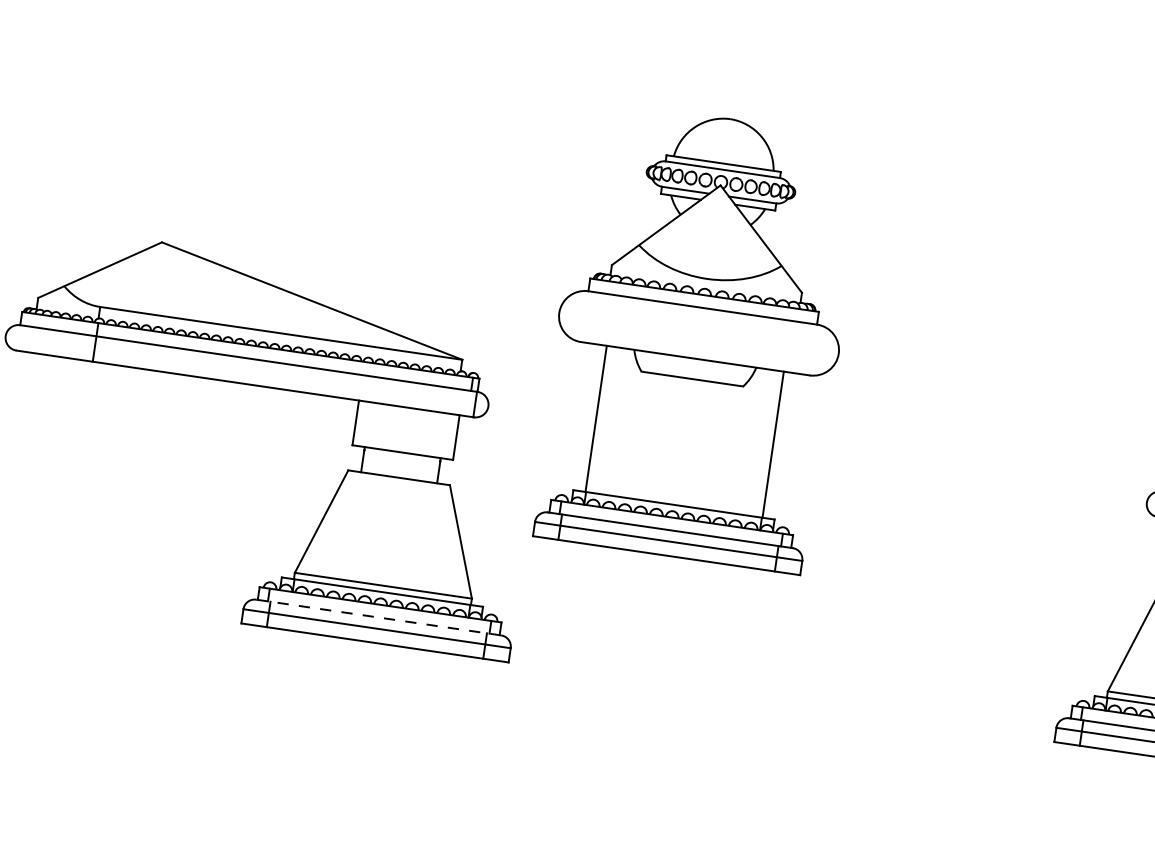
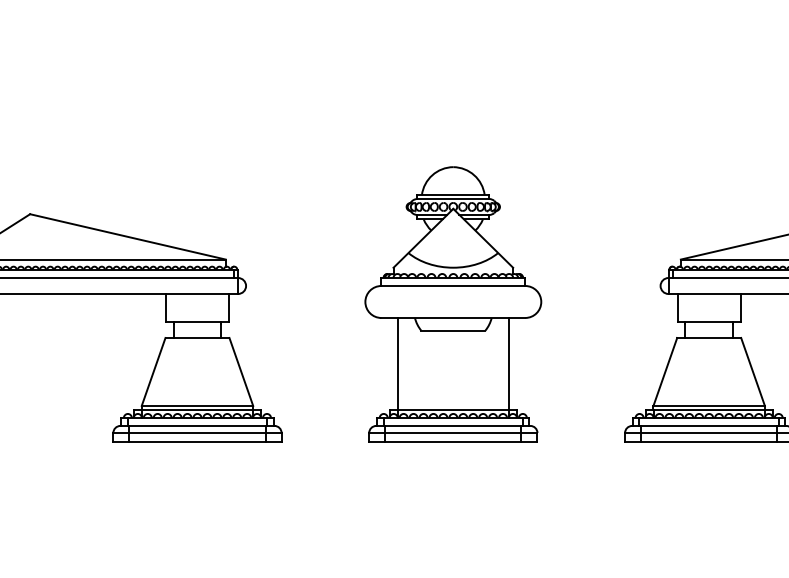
part: (698, 337) -> (453, 304), moved
line: (378, 616) -> (197, 425), dashed -> solid

